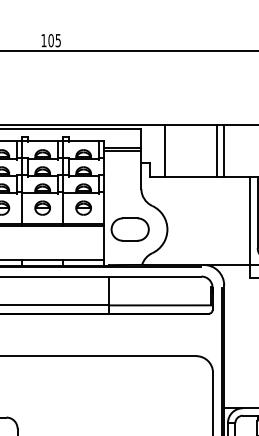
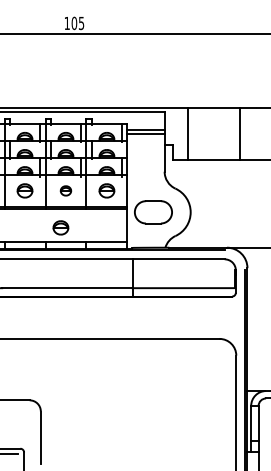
line: (224, 151) -> (247, 134), removed
part: (42, 207) -> (65, 190), size x0.7
part: (37, 244) -> (60, 227), added

